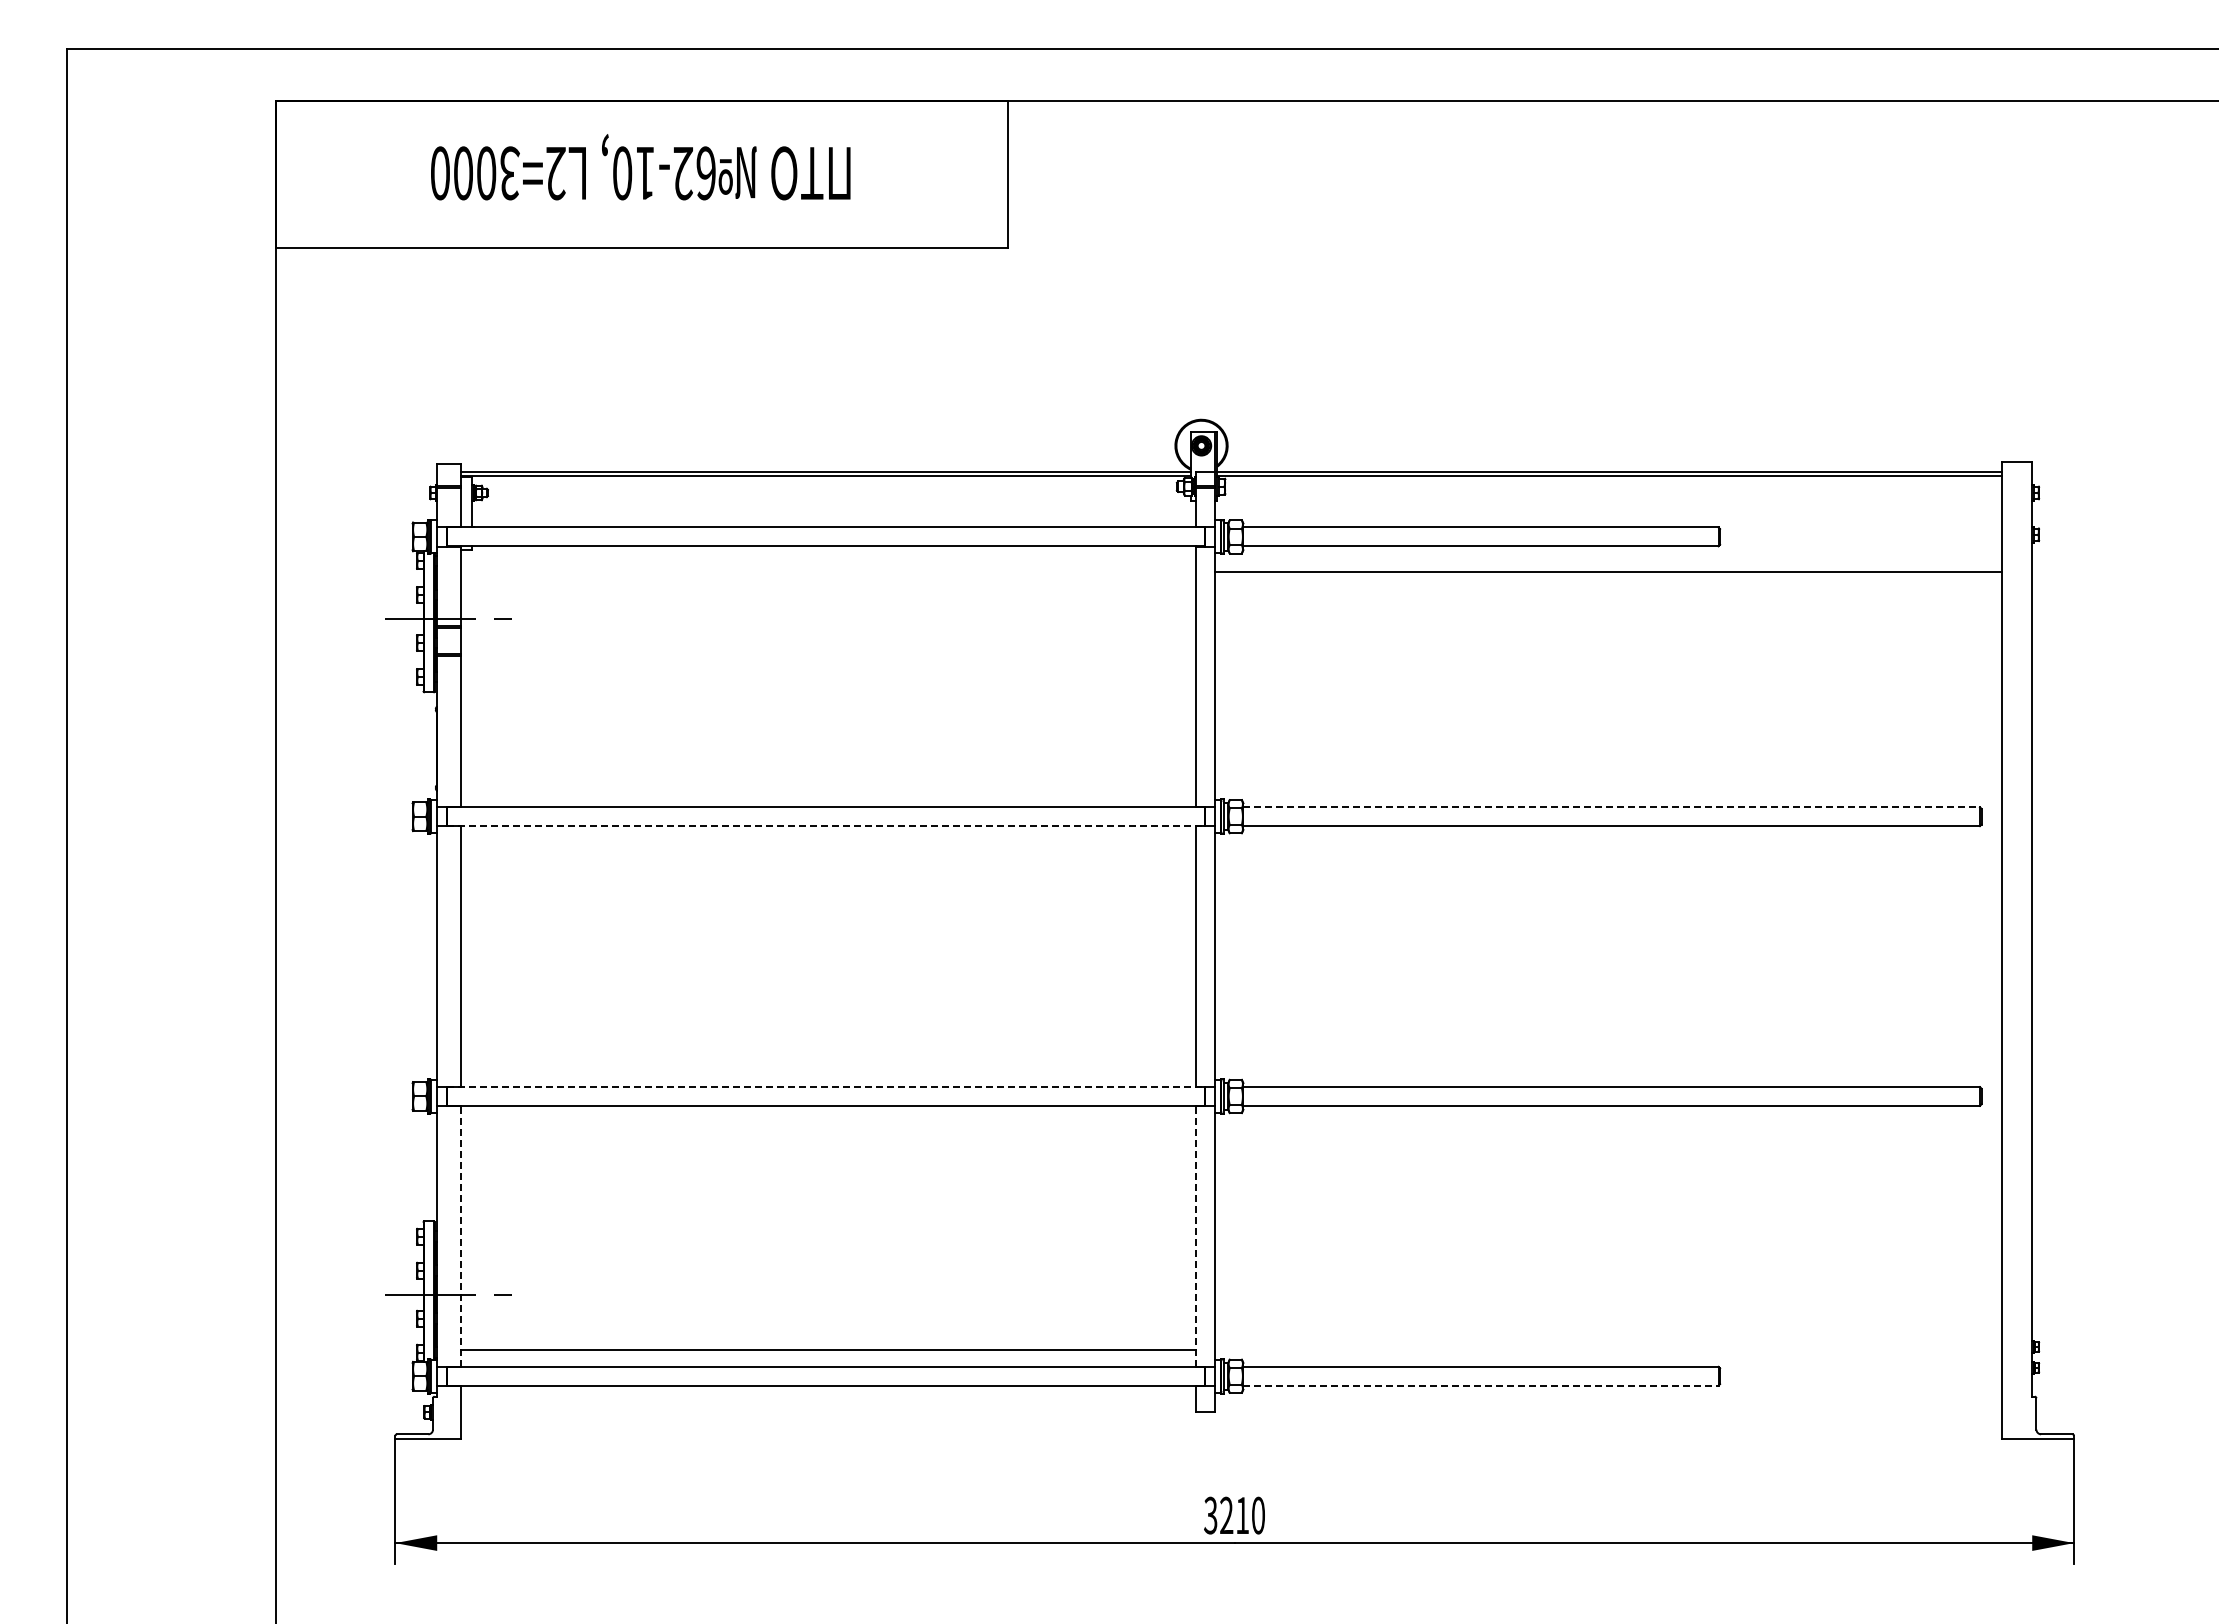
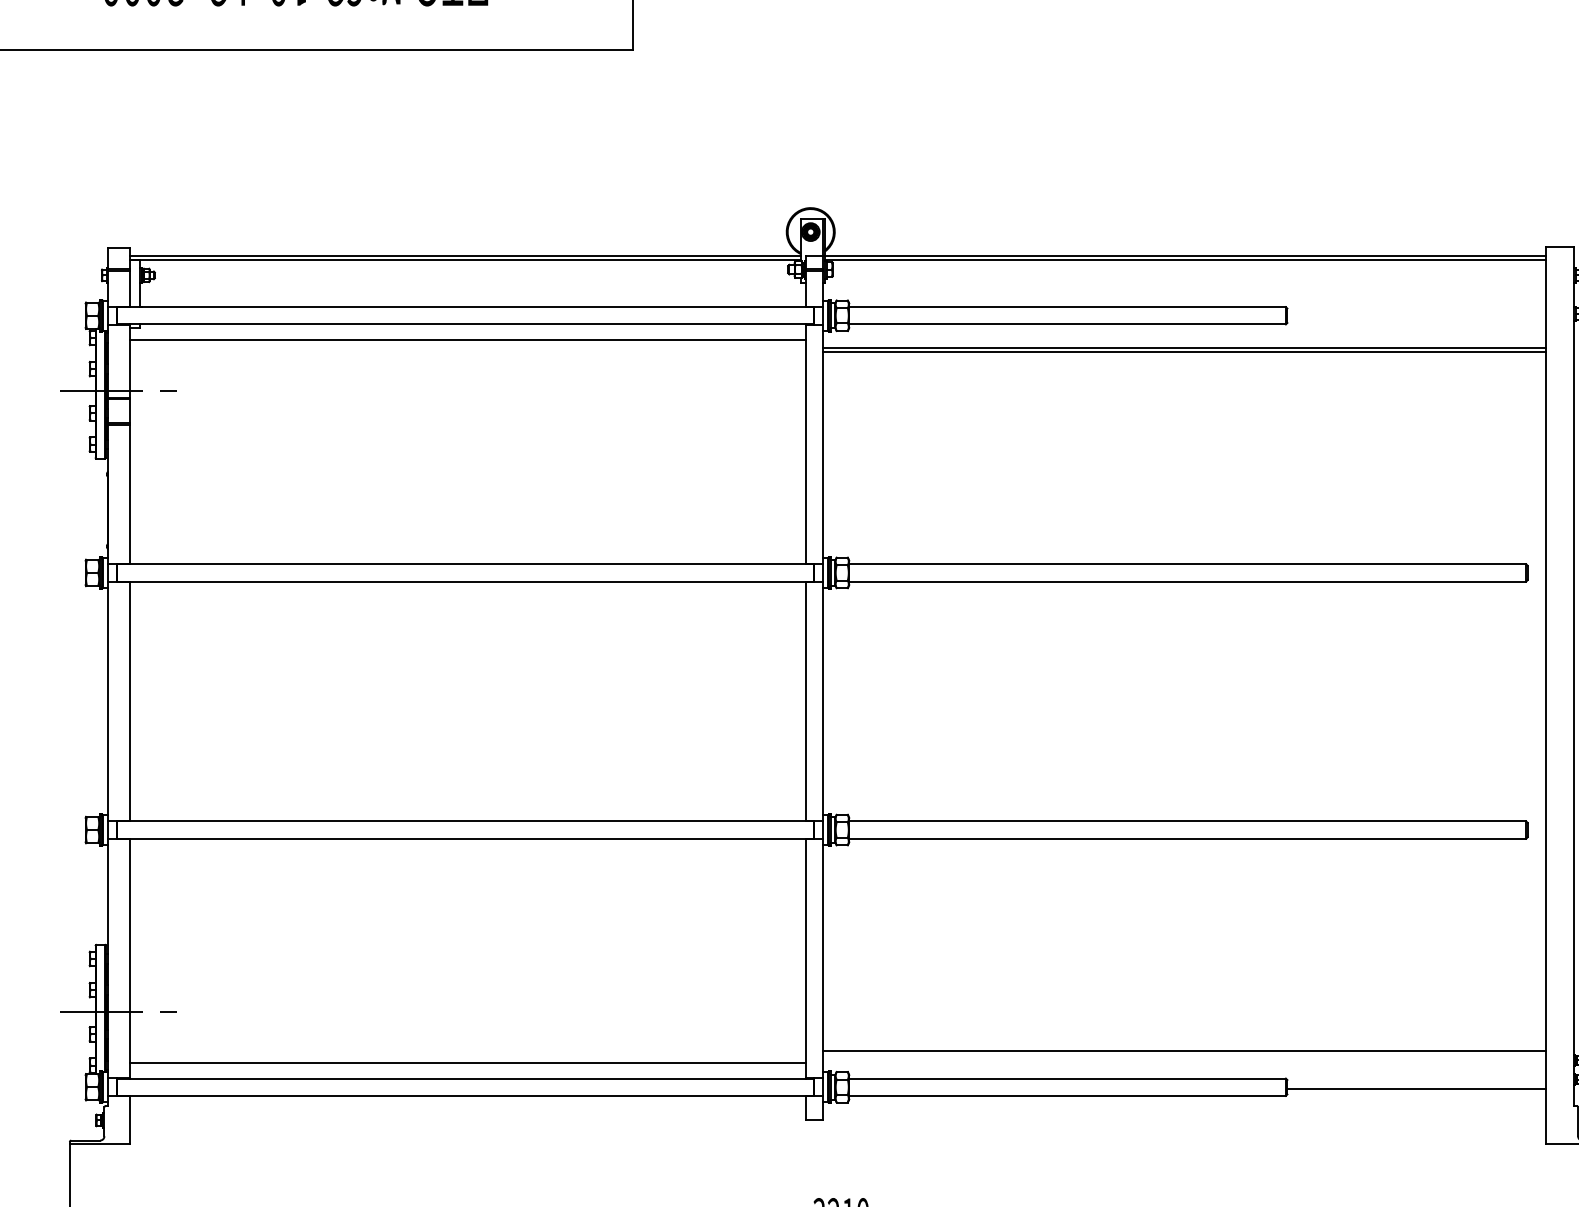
line: (828, 563) -> (467, 340), added
line: (1607, 576) -> (1183, 352), added
line: (1612, 807) -> (1188, 564), dashed -> solid
line: (825, 826) -> (465, 581), dashed -> solid
line: (825, 1087) -> (465, 821), dashed -> solid
line: (460, 1235) -> (129, 957), dashed -> solid
line: (1196, 1235) -> (806, 957), dashed -> solid
line: (1607, 1336) -> (1183, 1050), added
line: (1860, 1378) -> (1416, 1089), added
line: (1480, 1385) -> (1067, 1095), dashed -> solid

